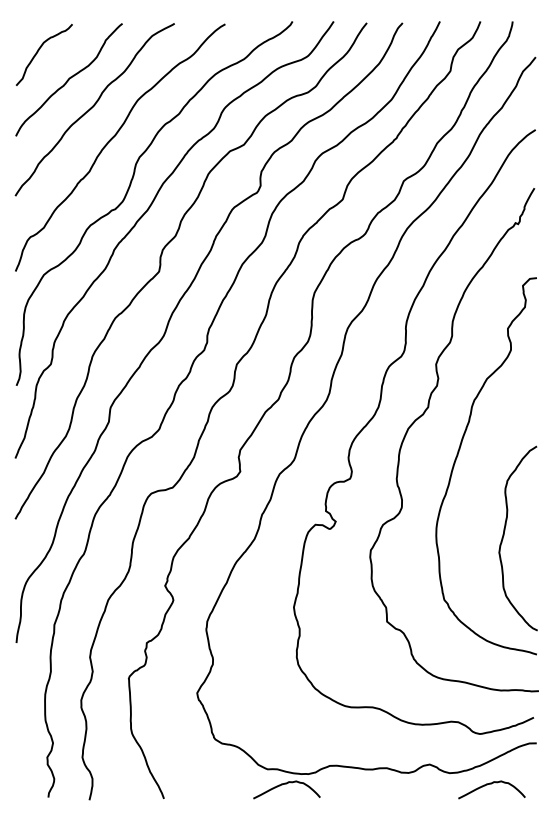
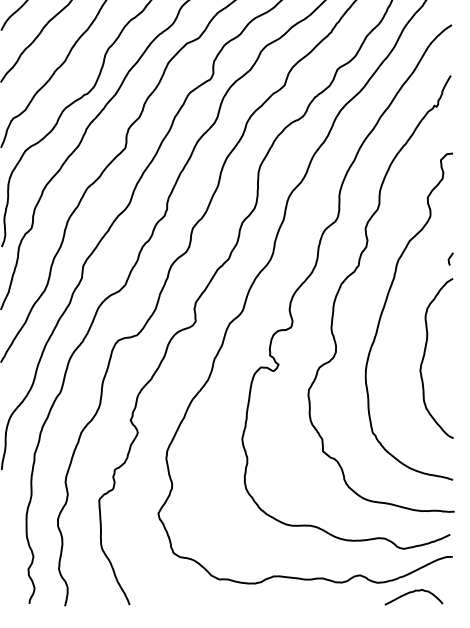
line: (534, 398) -> (450, 257), added
curve: (504, 535) -> (424, 355), moved
curve: (286, 784) -> (235, 592), removed

